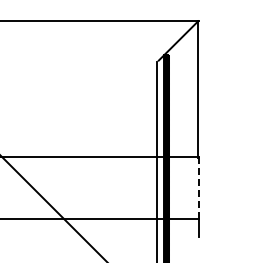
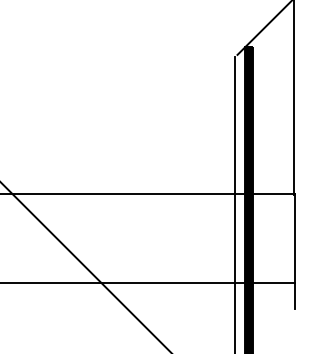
line: (198, 188) -> (294, 238), dashed -> solid

